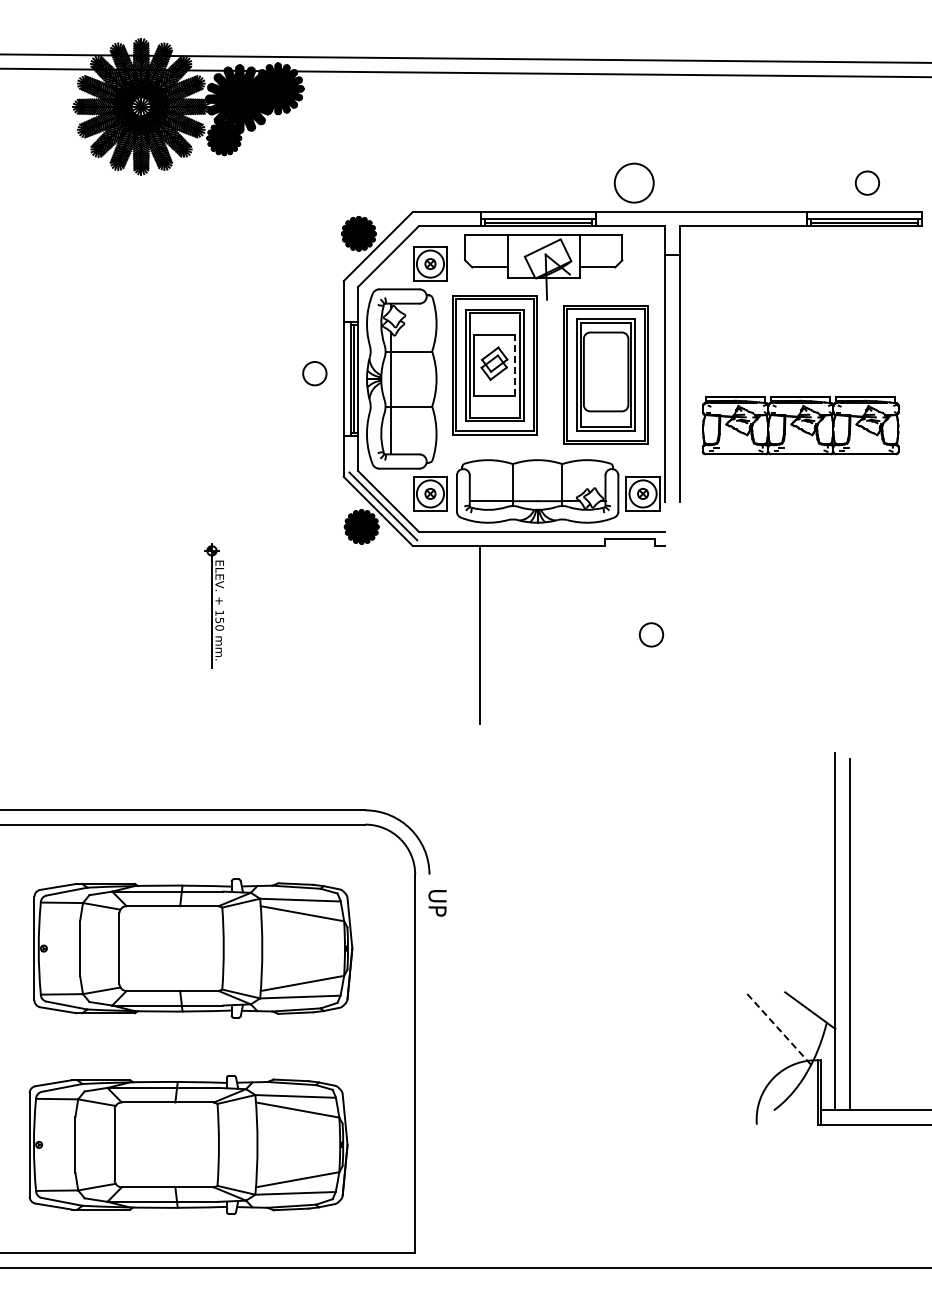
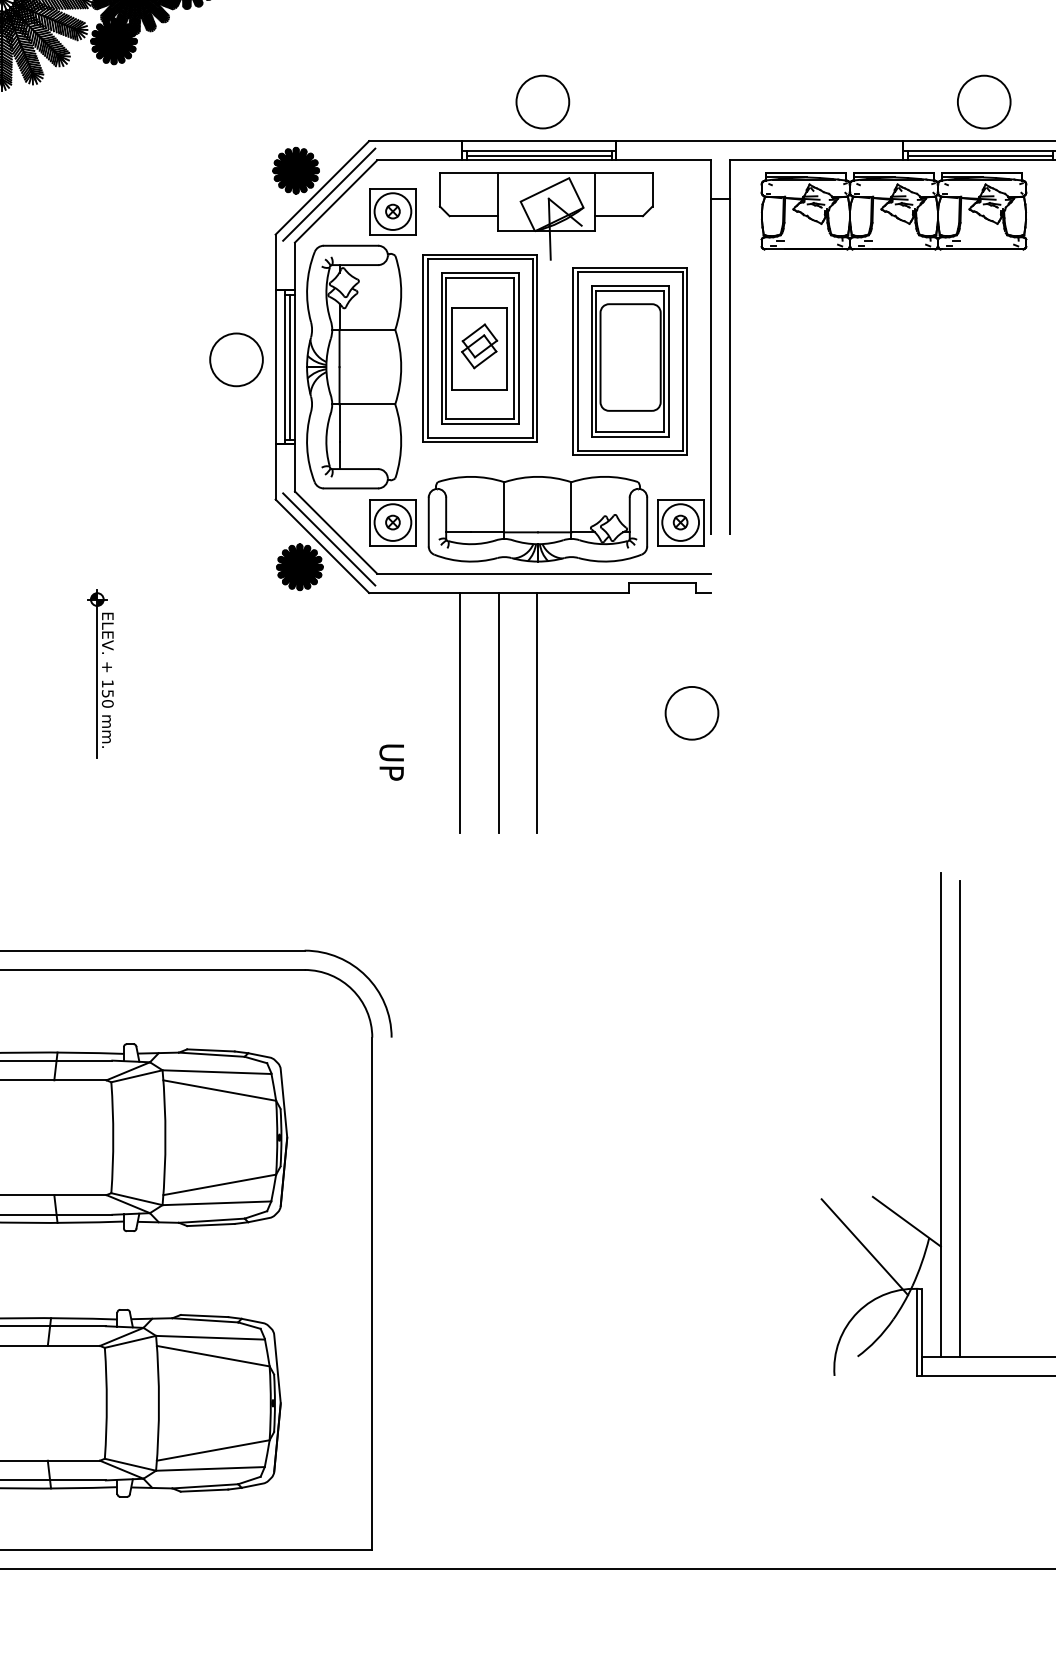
circle: (633, 182) -> (541, 101), moved
circle: (866, 182) -> (982, 101), size x1.67
line: (382, 251) -> (328, 194), added
line: (514, 365) -> (506, 348), dashed -> solid
circle: (314, 373) -> (236, 359), size x1.67
part: (800, 425) -> (893, 210), moved
line: (508, 634) -> (498, 712), added
line: (537, 634) -> (537, 712), added
circle: (651, 634) -> (692, 712), size x1.67
text: (437, 903) -> (391, 762), moved
line: (779, 1029) -> (865, 1247), dashed -> solid

